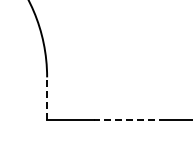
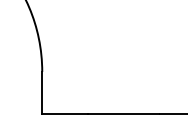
line: (47, 98) -> (42, 92), dashed -> solid
line: (129, 120) -> (122, 114), dashed -> solid

